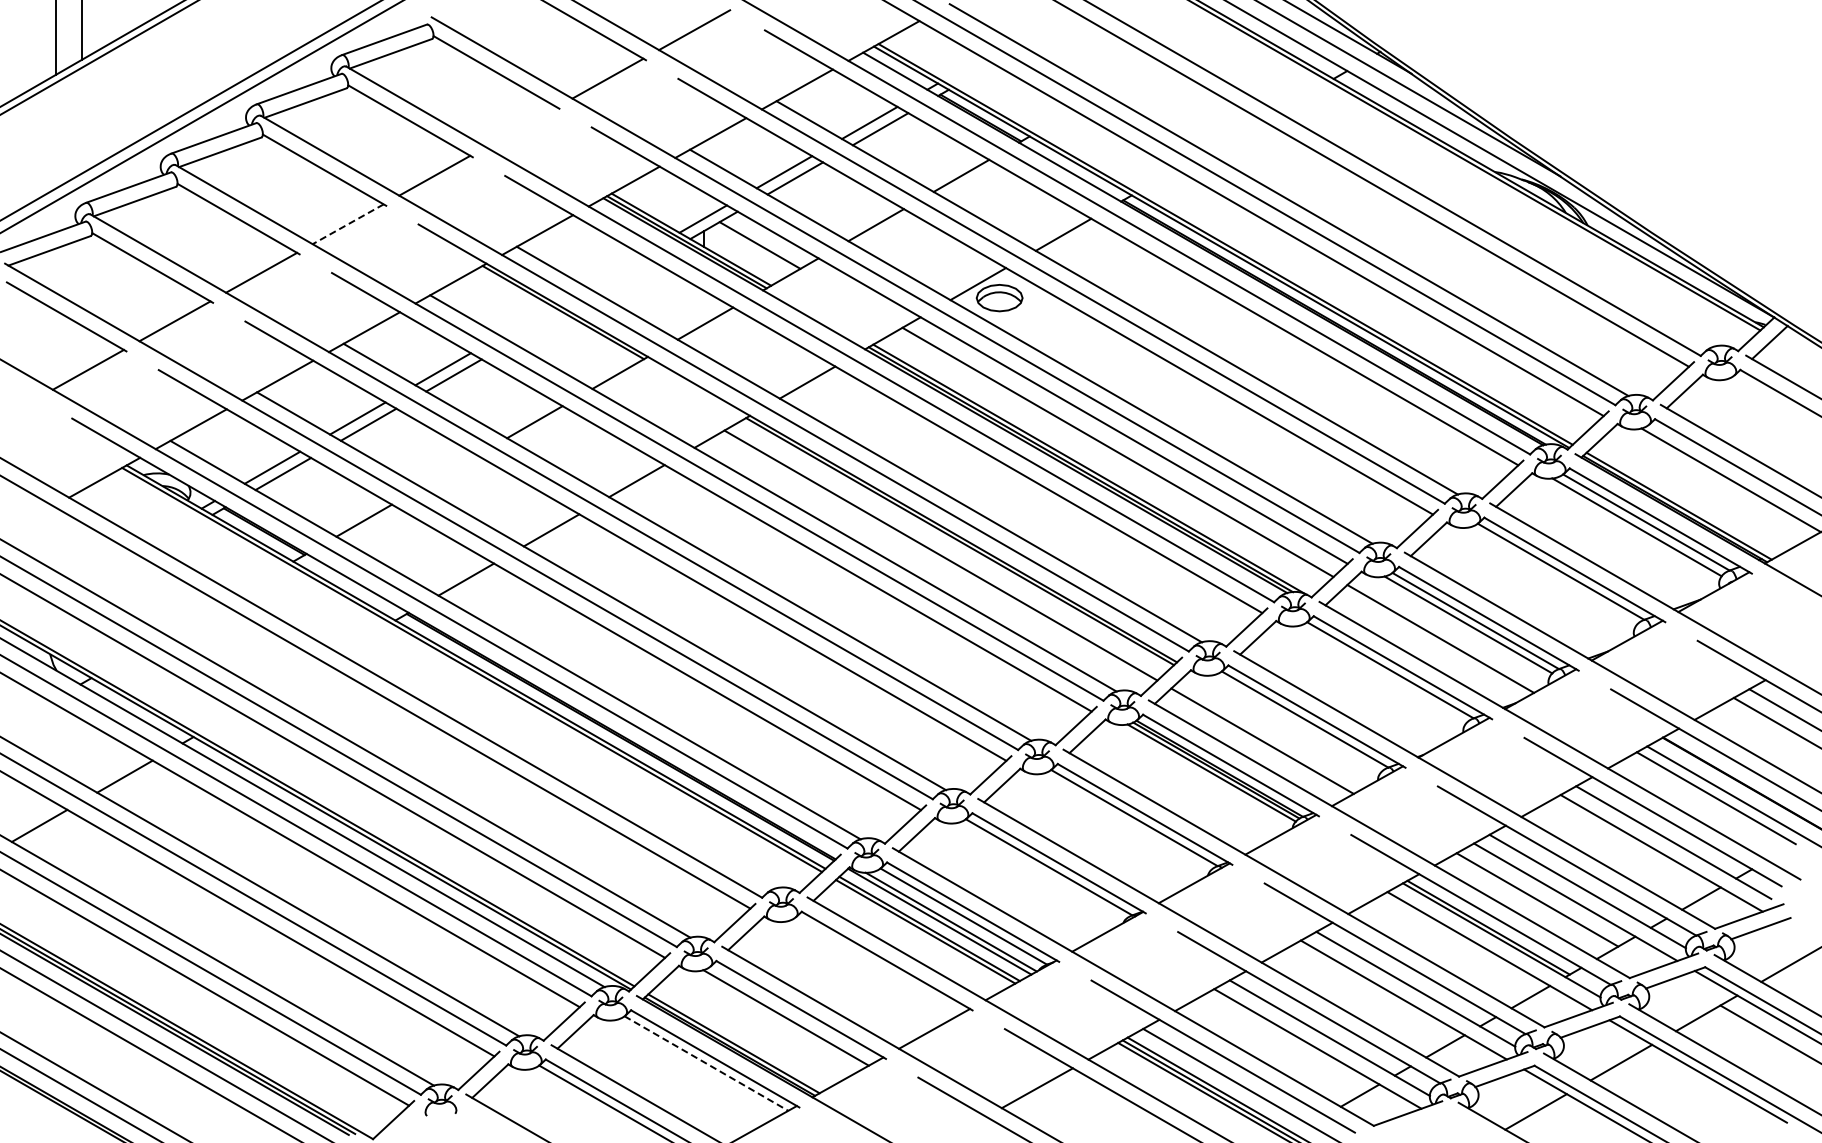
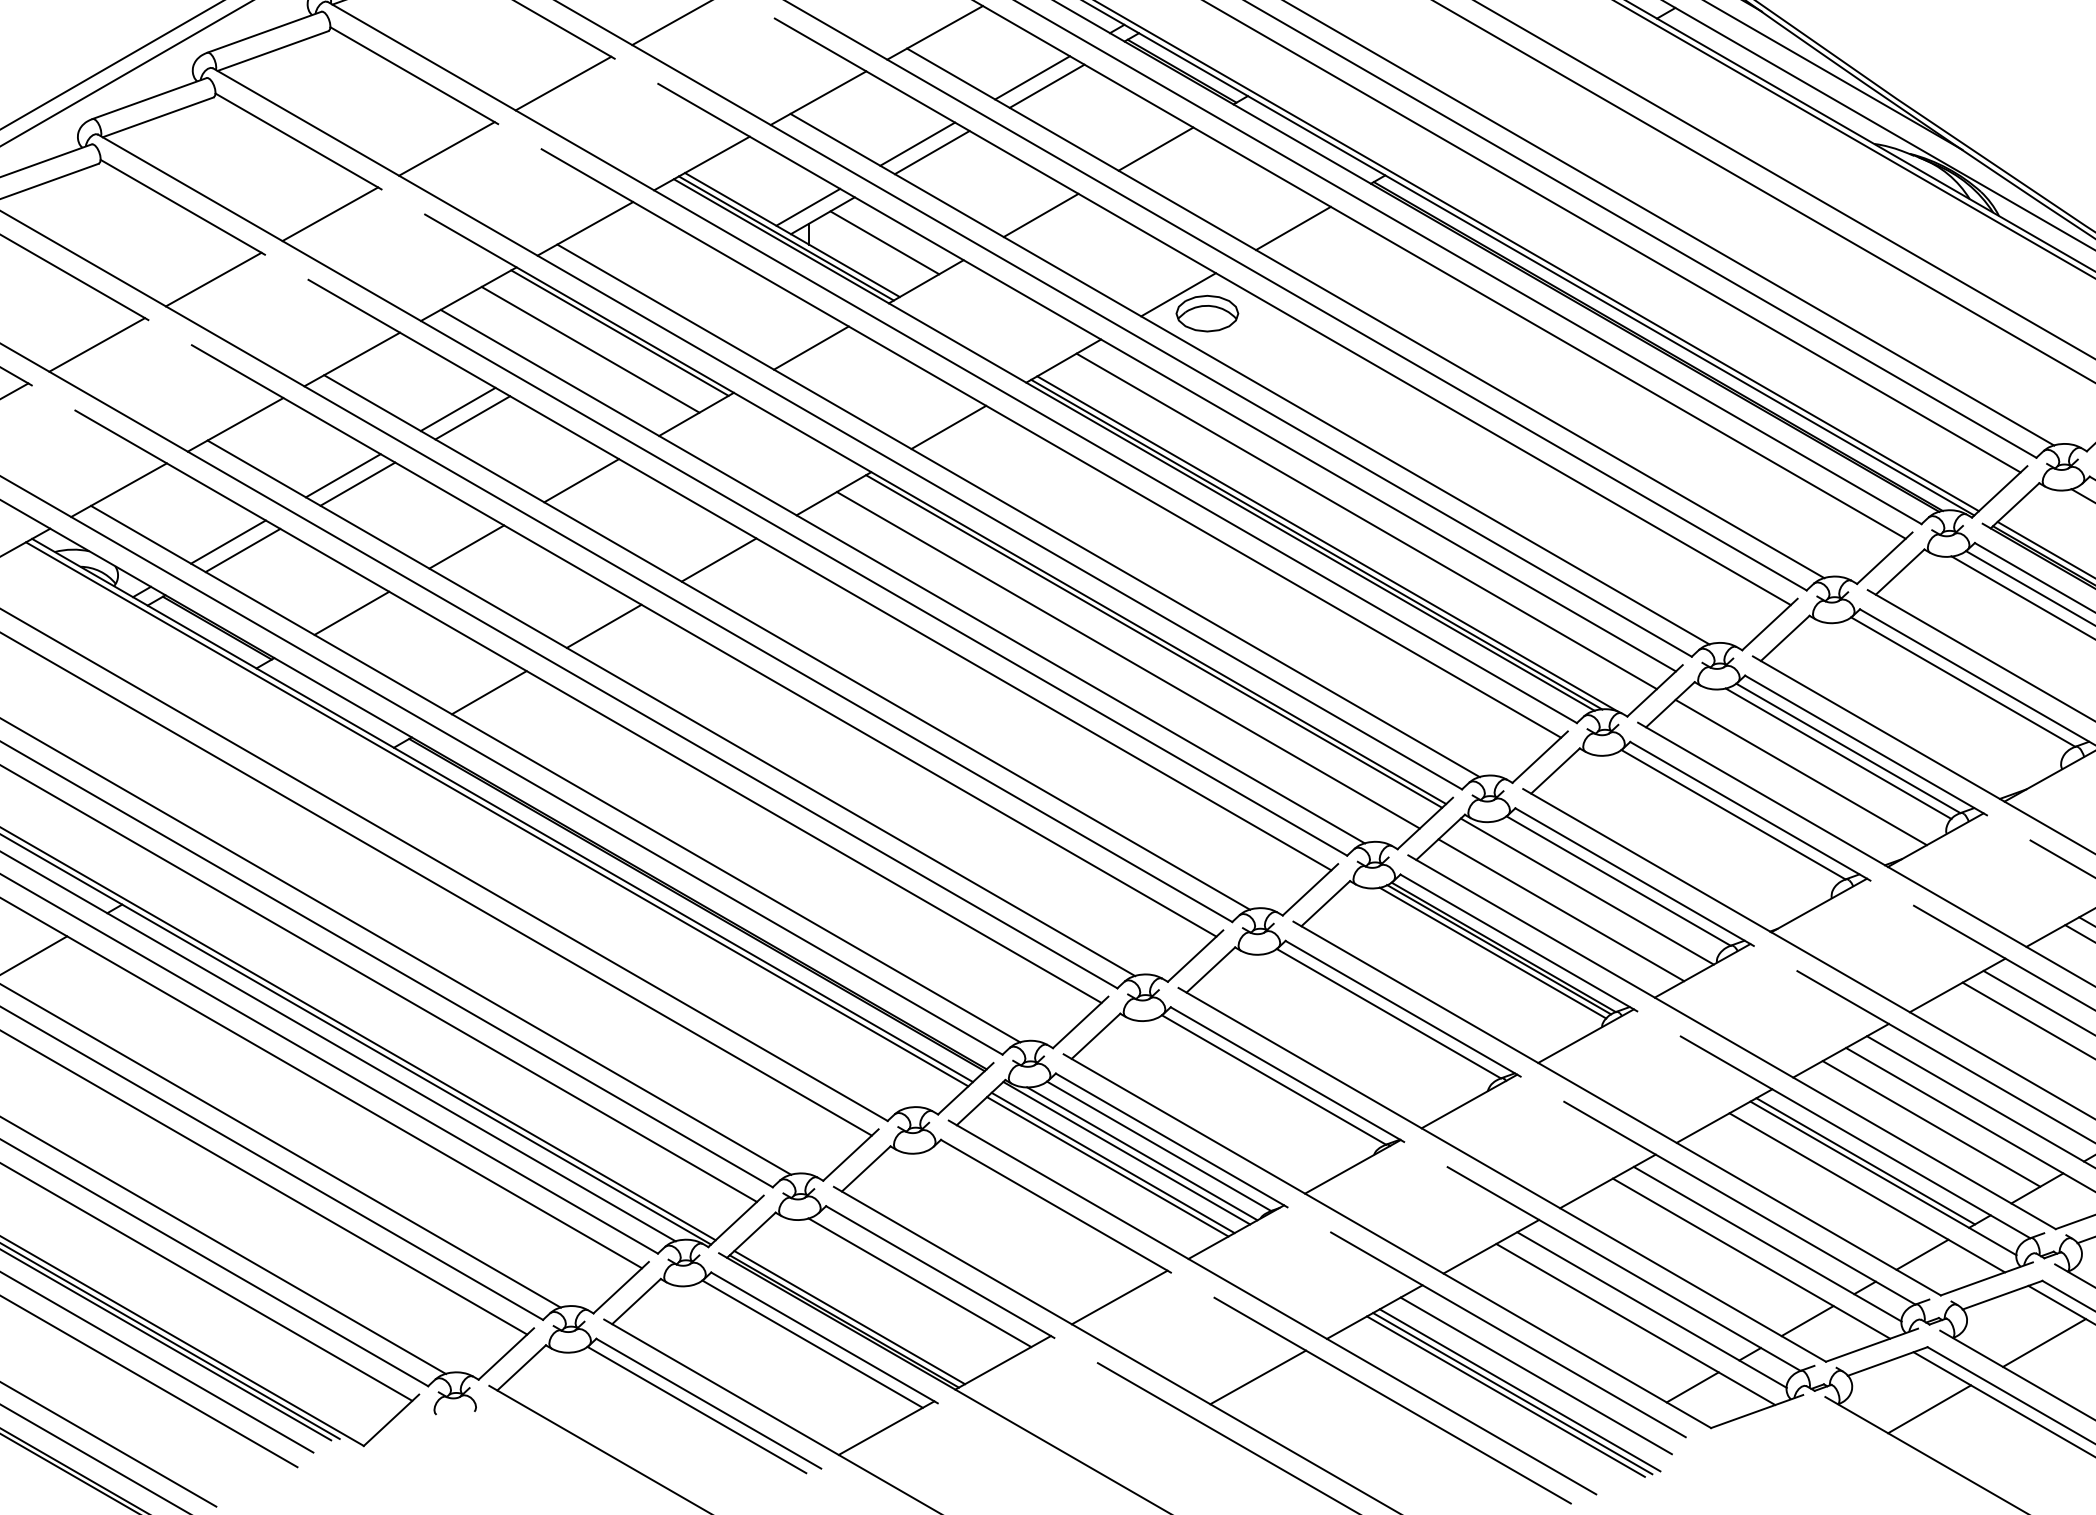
line: (520, 127) -> (562, 83), added
line: (348, 224) -> (330, 214), dashed -> solid
line: (541, 324) -> (590, 349), added
line: (449, 471) -> (466, 547), added
line: (1281, 727) -> (1586, 891), added
line: (706, 1063) -> (812, 1344), dashed -> solid

